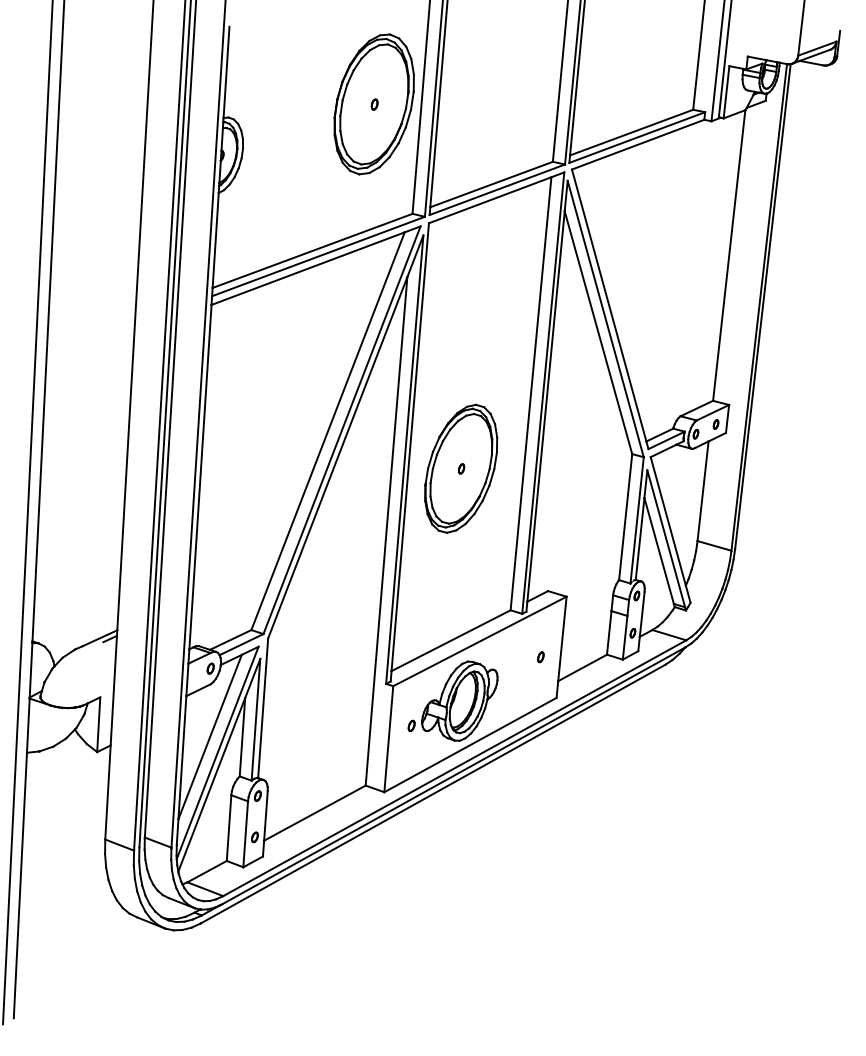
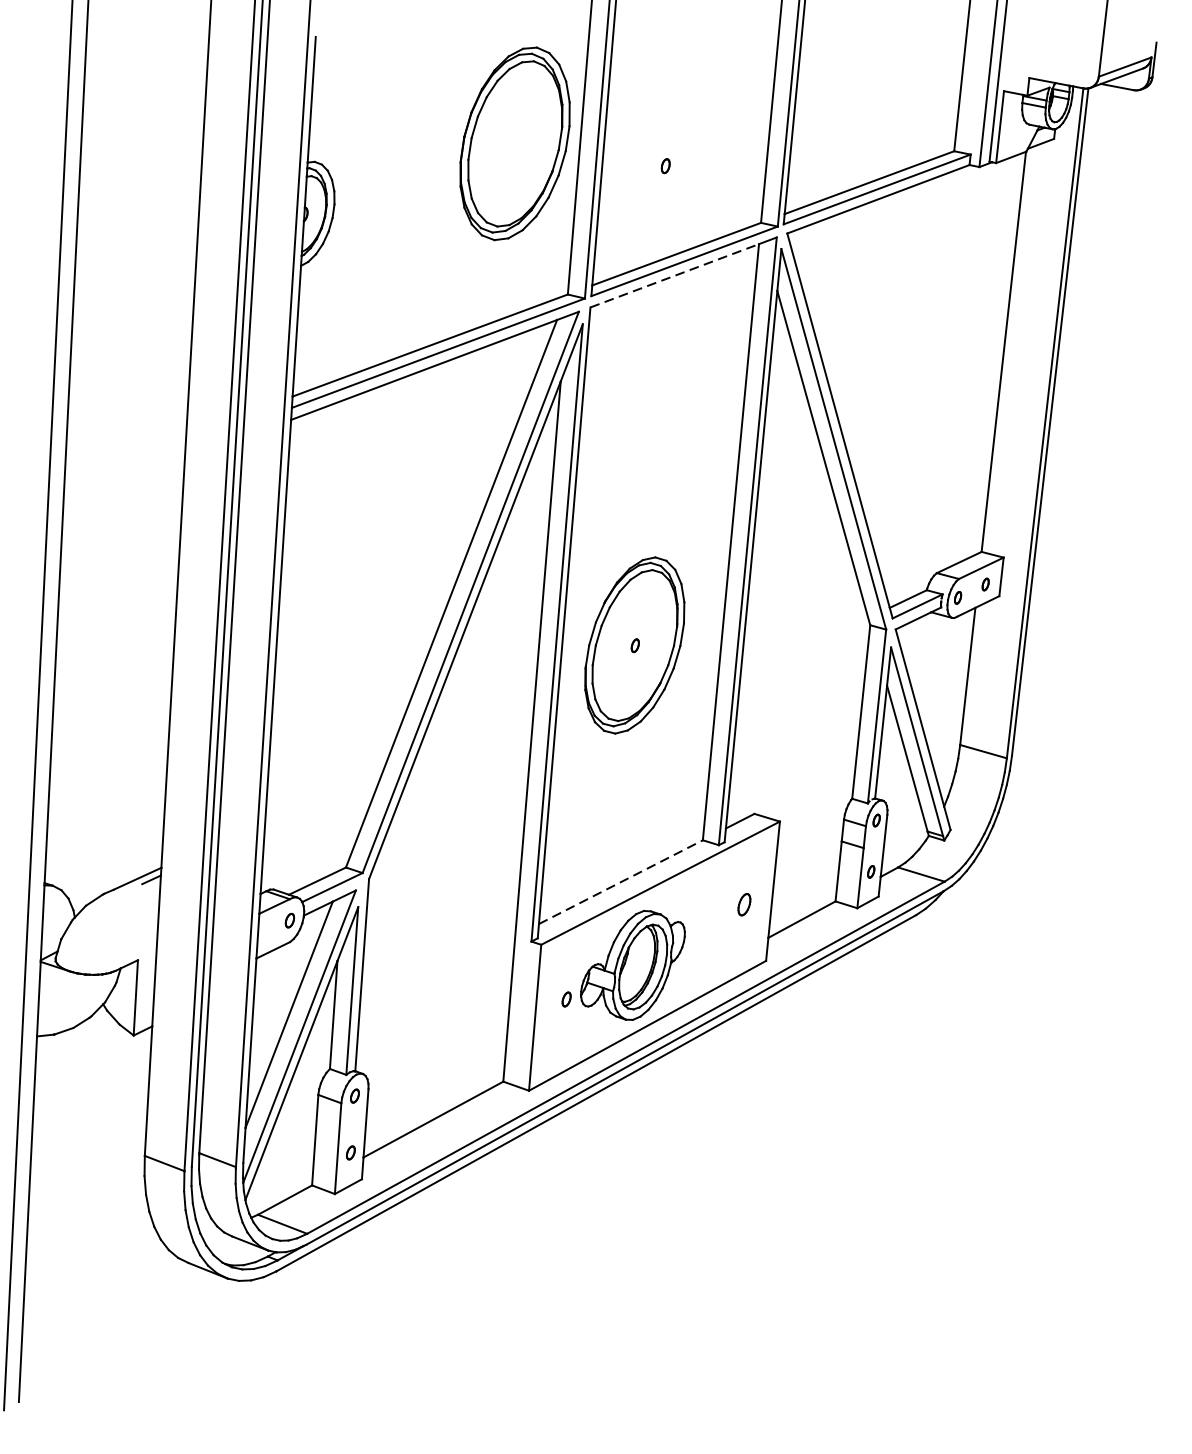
part: (374, 104) -> (665, 165), moved
line: (490, 200) -> (675, 276), solid -> dashed
line: (451, 640) -> (621, 881), solid -> dashed
part: (540, 657) -> (743, 905), size x1.6

